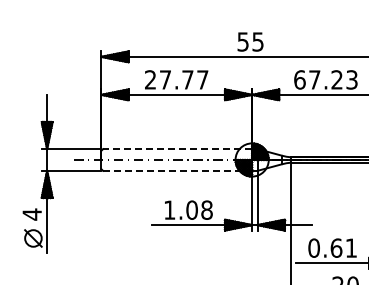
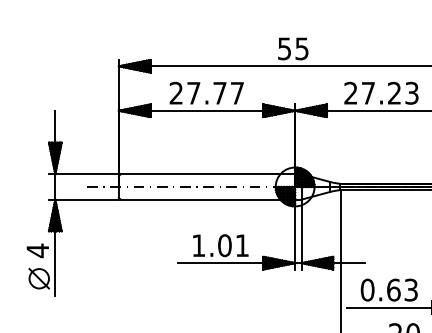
text: (299, 79) -> (350, 92), 67.23 -> 27.23
line: (177, 149) -> (207, 174), dashed -> solid
line: (177, 170) -> (207, 199), dashed -> solid
text: (206, 209) -> (241, 244), 1.08 -> 1.01
text: (350, 247) -> (410, 289), 0.61 -> 0.63

